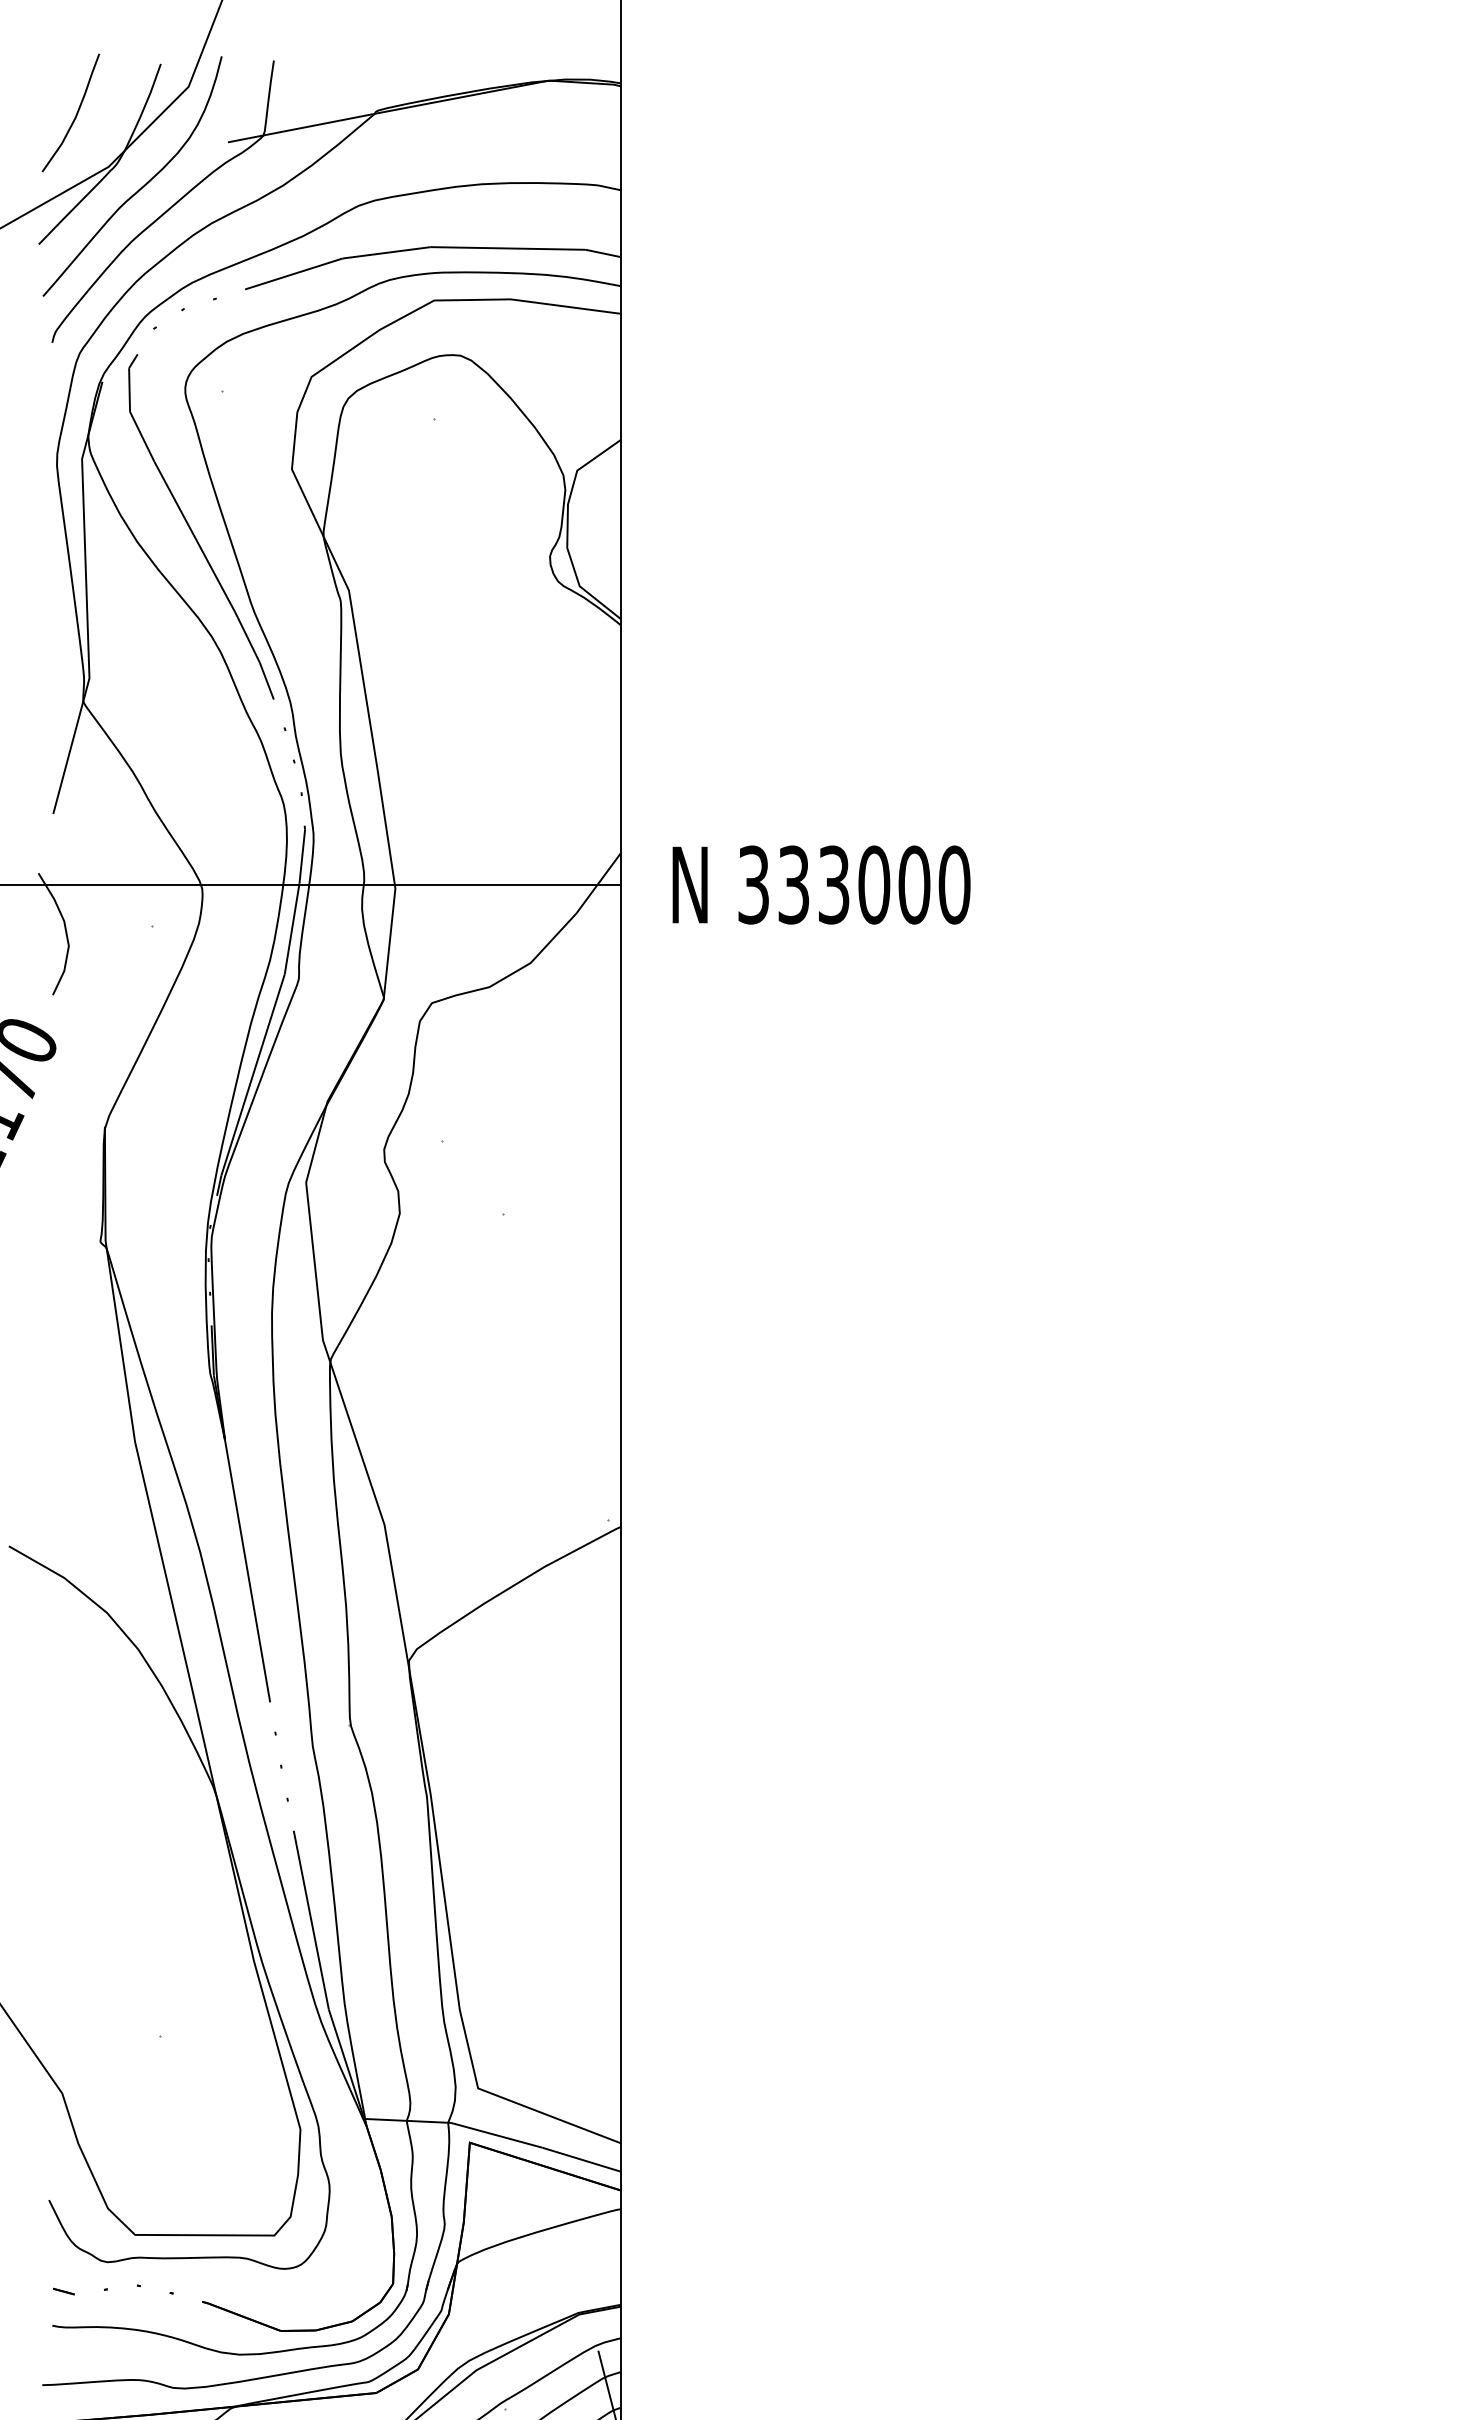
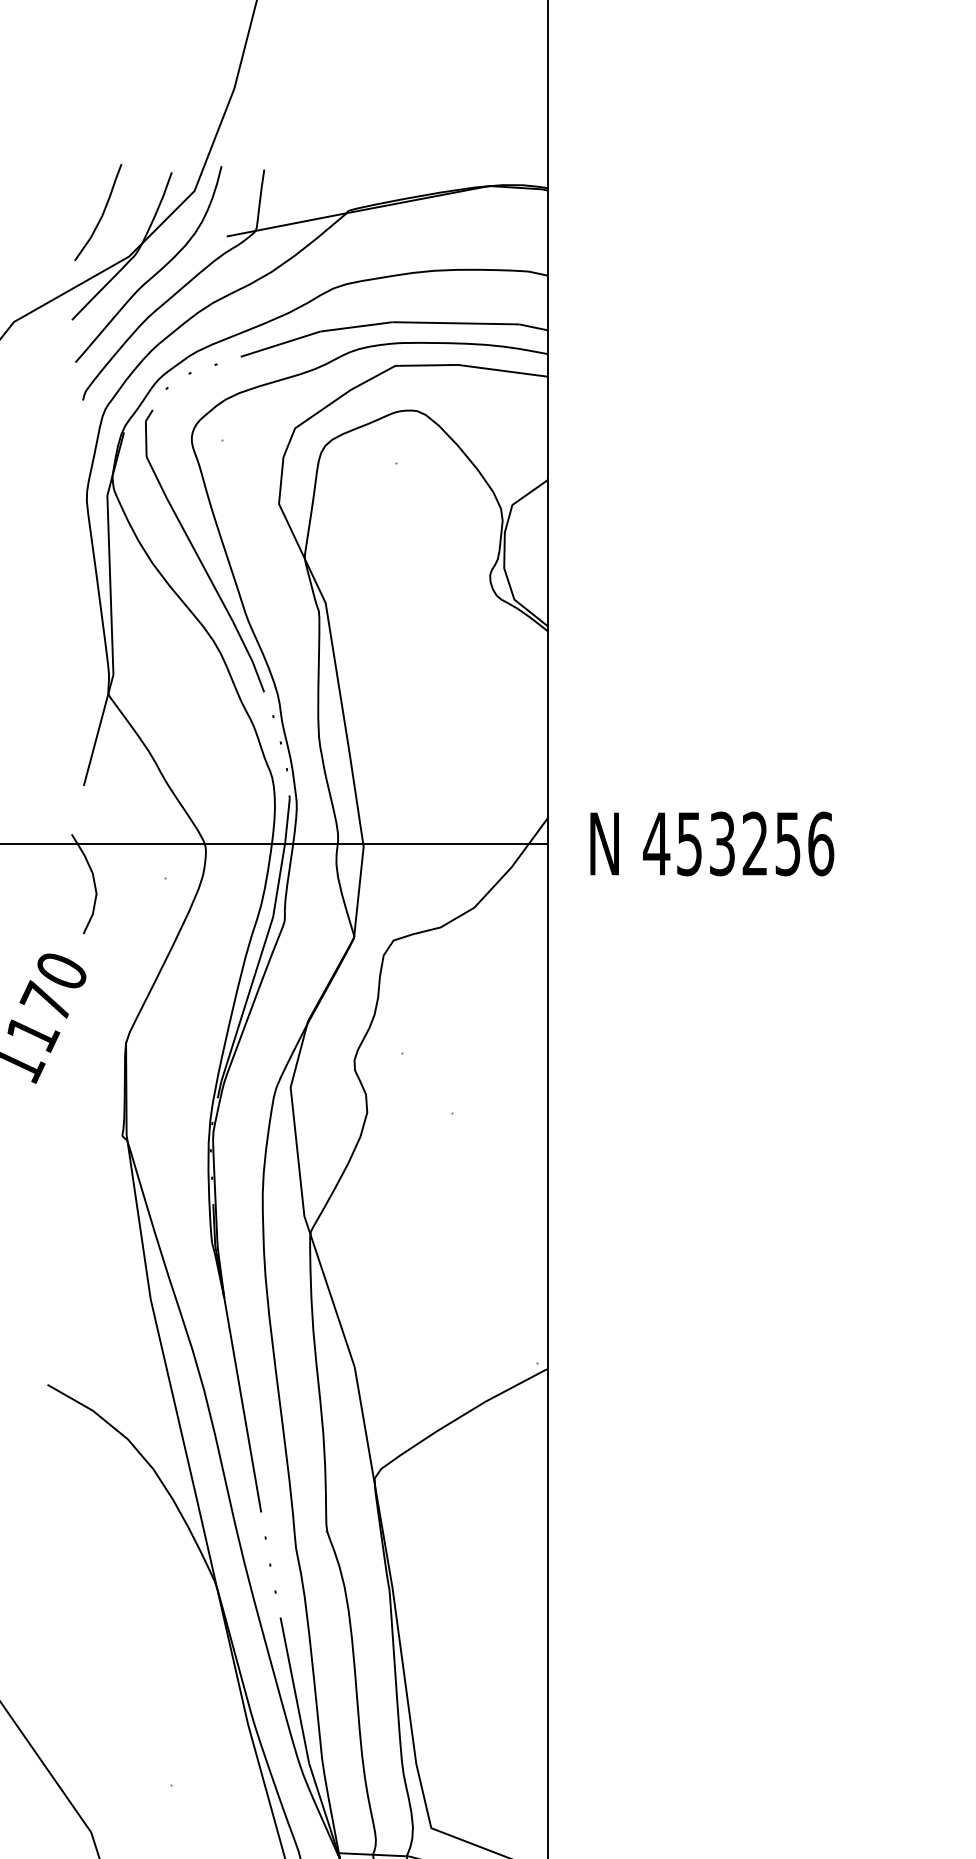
text: (853, 884) -> (738, 843), 333000 -> 453256

